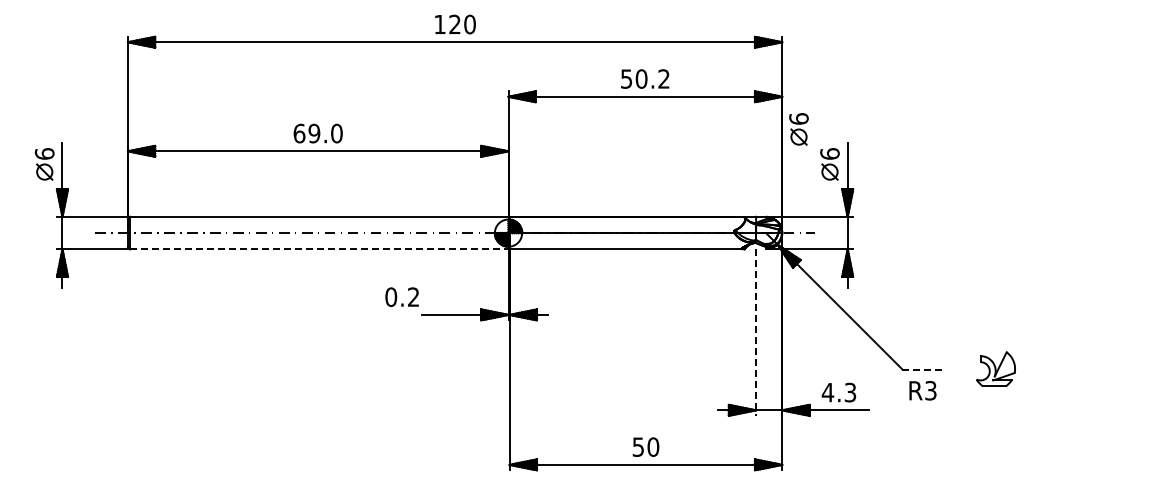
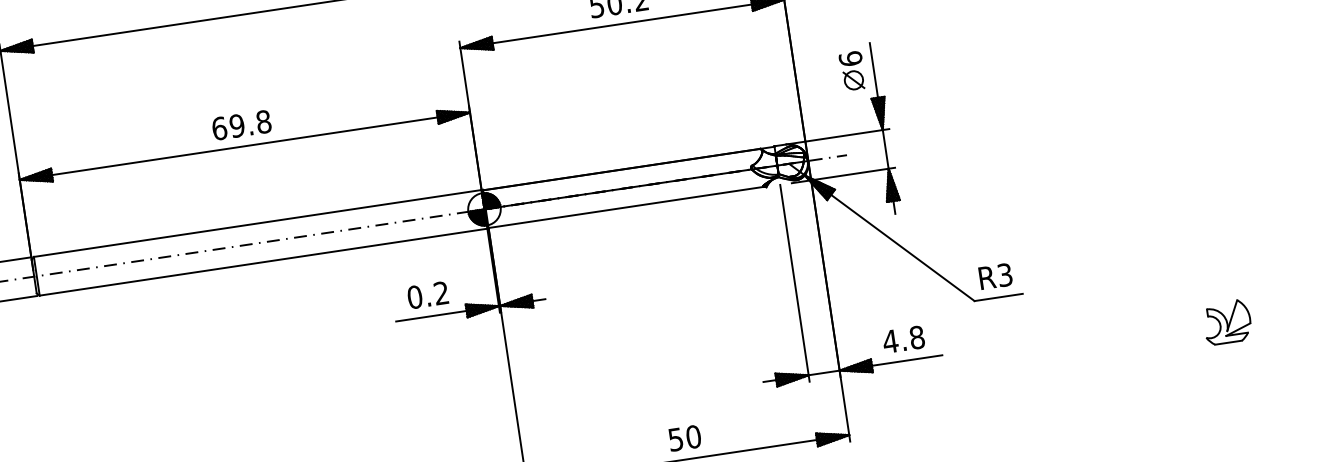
part: (798, 129) -> (809, 35), removed
text: (336, 133) -> (263, 121), 69.0 -> 69.8
line: (319, 249) -> (263, 262), dashed -> solid
text: (401, 296) -> (427, 294), moved
line: (756, 333) -> (795, 284), dashed -> solid
part: (995, 368) -> (1226, 321), moved
line: (923, 369) -> (999, 297), dashed -> solid
text: (922, 390) -> (995, 276), moved
text: (850, 392) -> (917, 337), 4.3 -> 4.8

